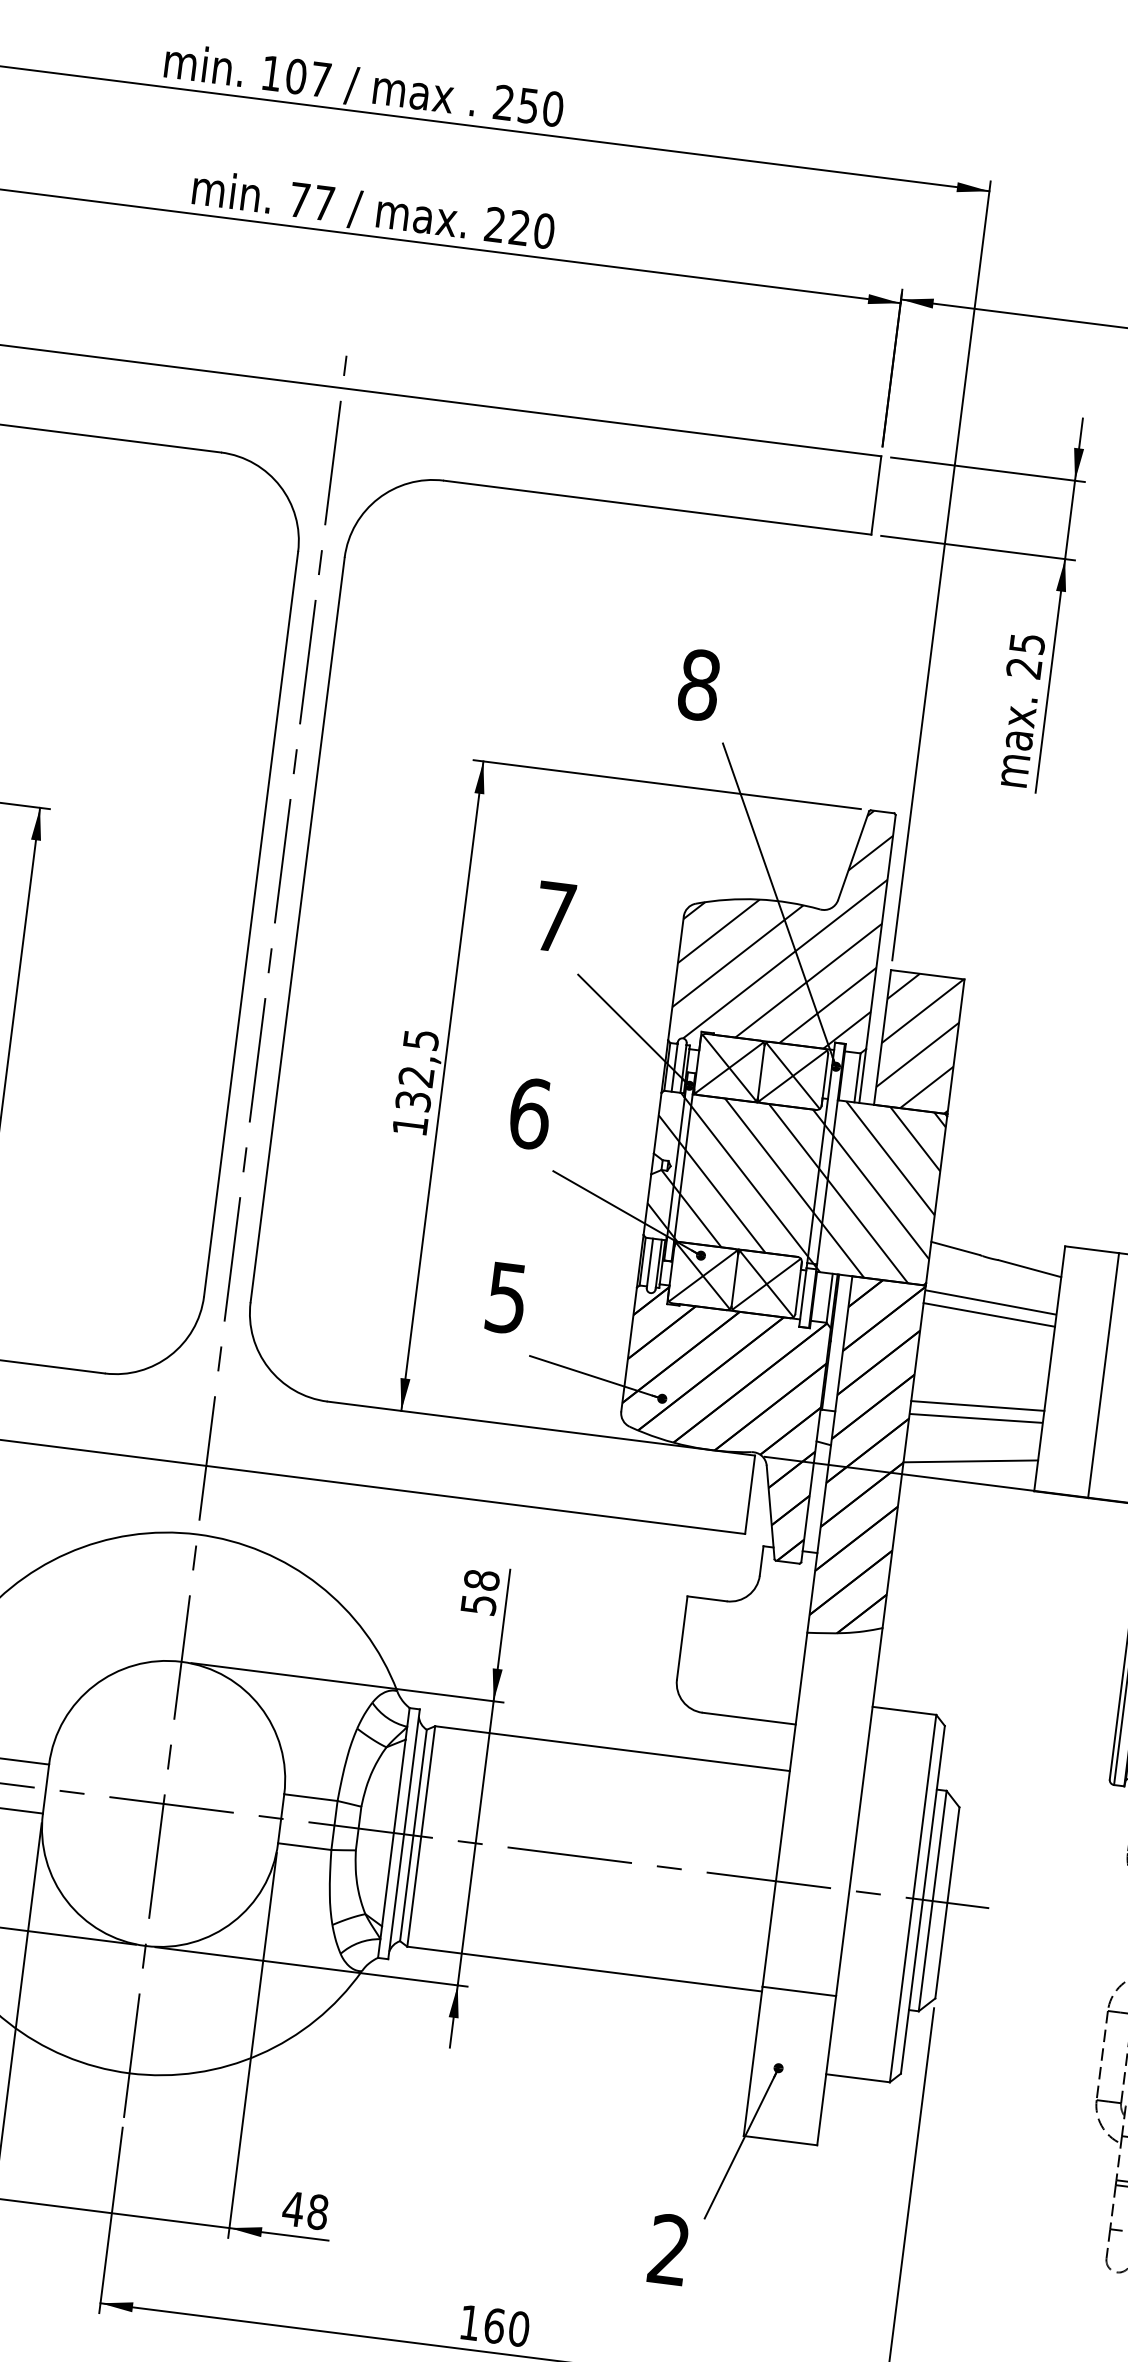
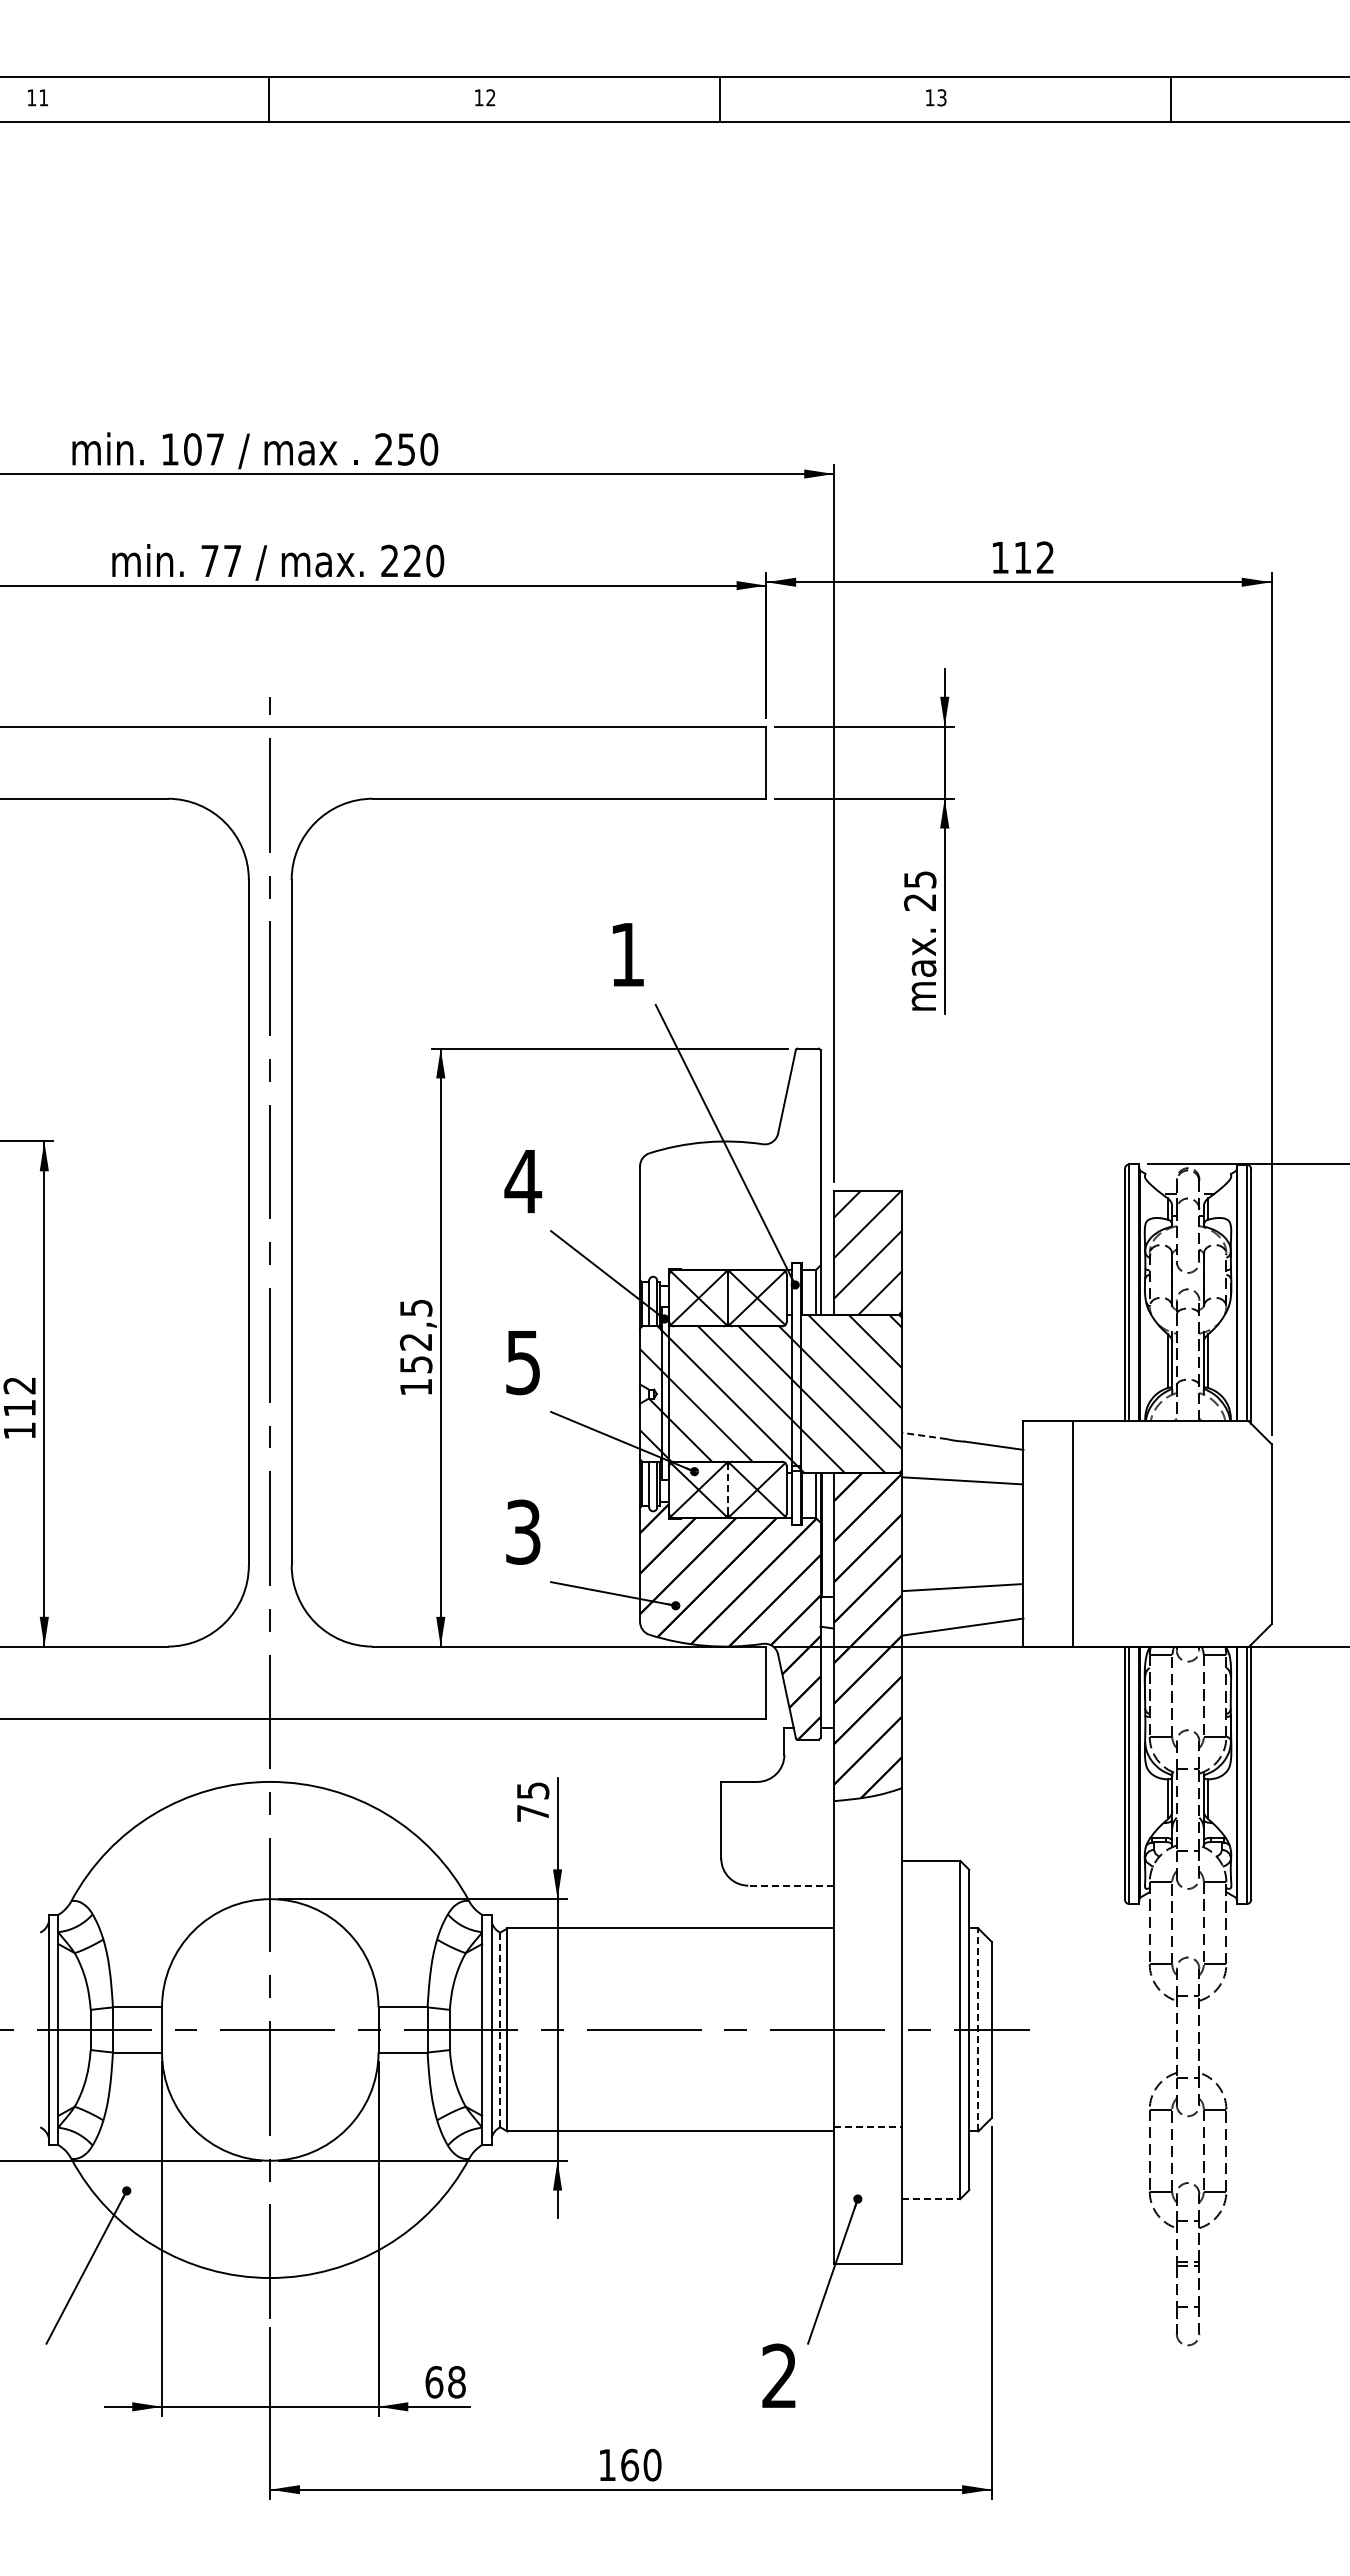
text: (699, 684) -> (627, 954), 8 -> 1
text: (555, 917) -> (523, 1181), 7 -> 4
hatch: (782, 928) -> (730, 1165), removed
text: (412, 1101) -> (415, 1364), 132,5 -> 152,5
text: (530, 1113) -> (523, 1362), 6 -> 5
line: (955, 1247) -> (924, 1435), solid -> dashed
line: (735, 1279) -> (728, 1489), solid -> dashed
text: (507, 1297) -> (523, 1531), 5 -> 3
line: (989, 1315) -> (962, 1492), removed
line: (977, 1405) -> (962, 1575), removed
text: (479, 1591) -> (532, 1801), 58 -> 75
line: (749, 1718) -> (791, 1885), solid -> dashed
line: (413, 1834) -> (500, 2029), solid -> dashed
line: (932, 1900) -> (978, 2029), solid -> dashed
line: (798, 1991) -> (867, 2127), solid -> dashed
line: (858, 2078) -> (931, 2199), solid -> dashed
text: (292, 2209) -> (433, 2382), 48 -> 68

